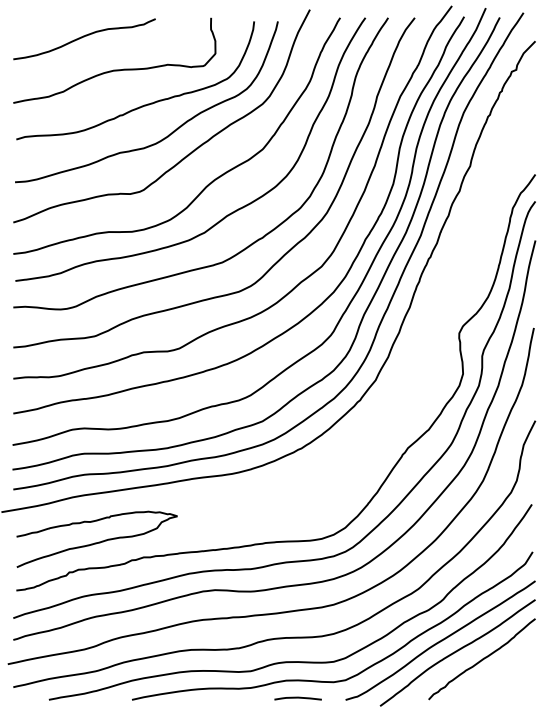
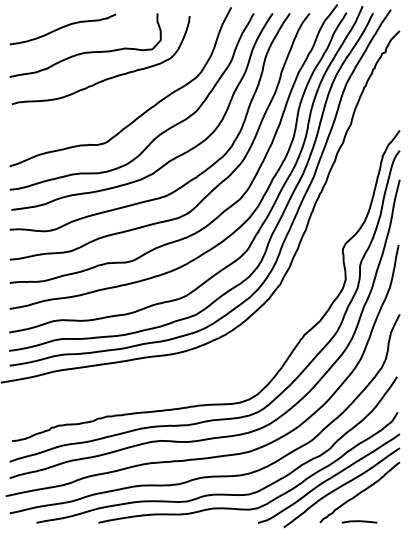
curve: (169, 133) -> (126, 99), removed
curve: (97, 541) -> (72, 404), removed
line: (298, 698) -> (359, 521), moved

